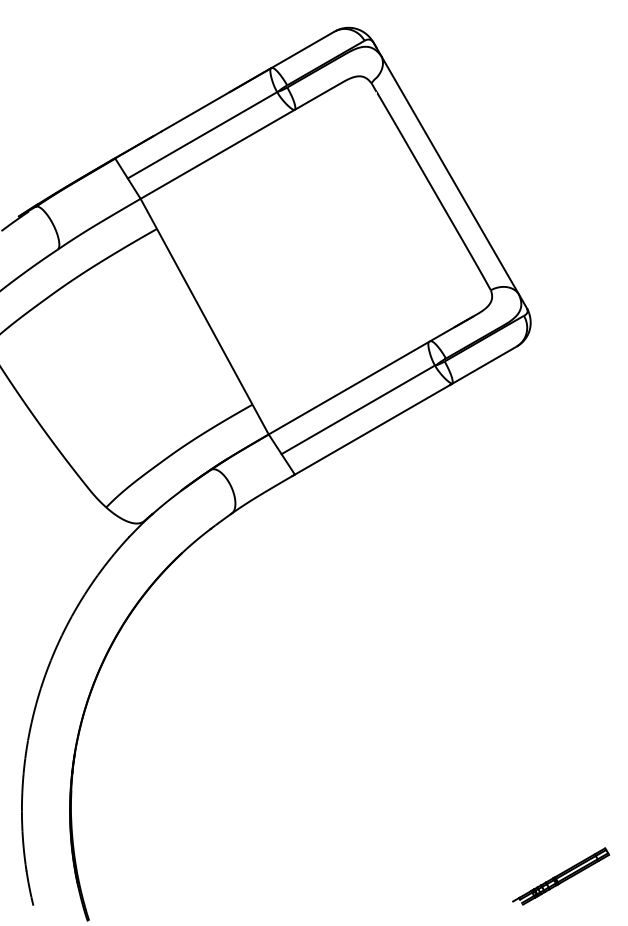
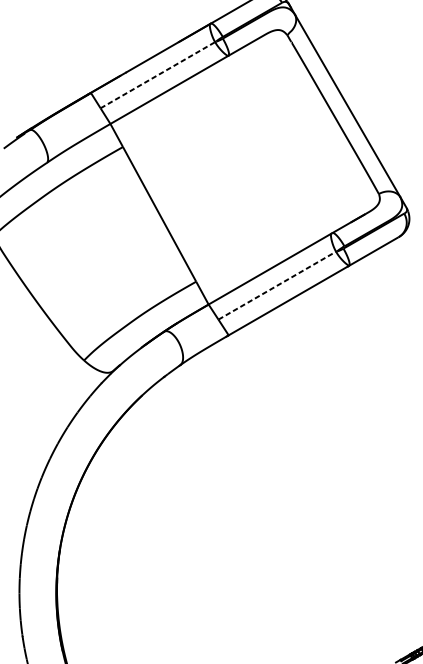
line: (202, 135) -> (157, 75), solid -> dashed
line: (358, 409) -> (277, 285), solid -> dashed

